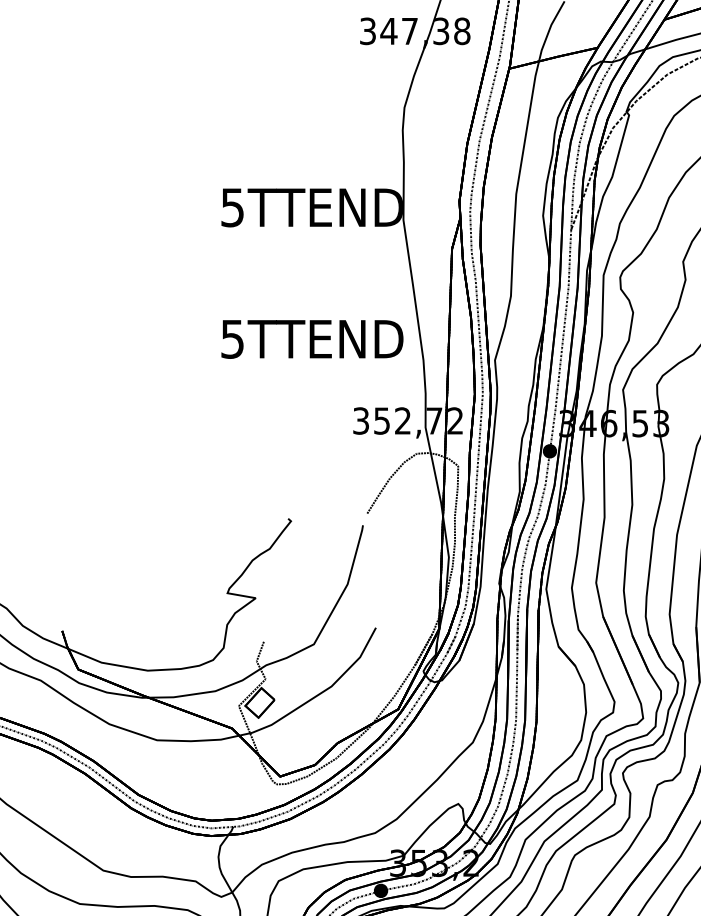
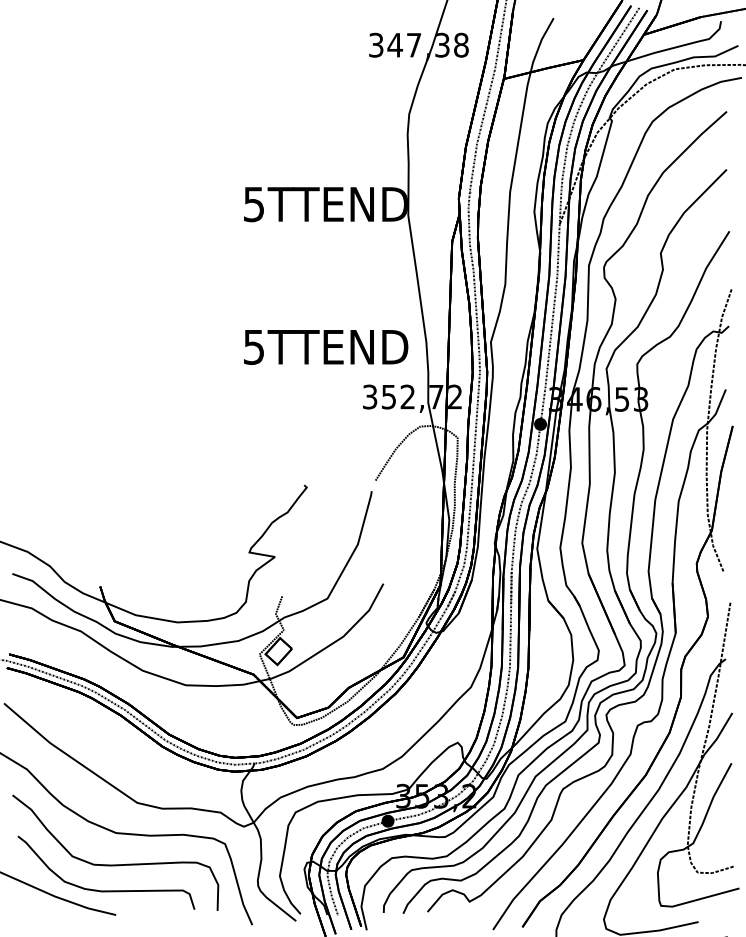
text: (312, 339) -> (326, 347), moved

